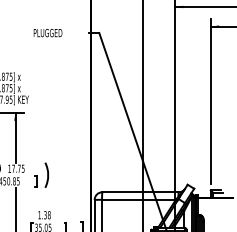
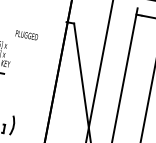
text: (47, 33) -> (26, 35), moved

